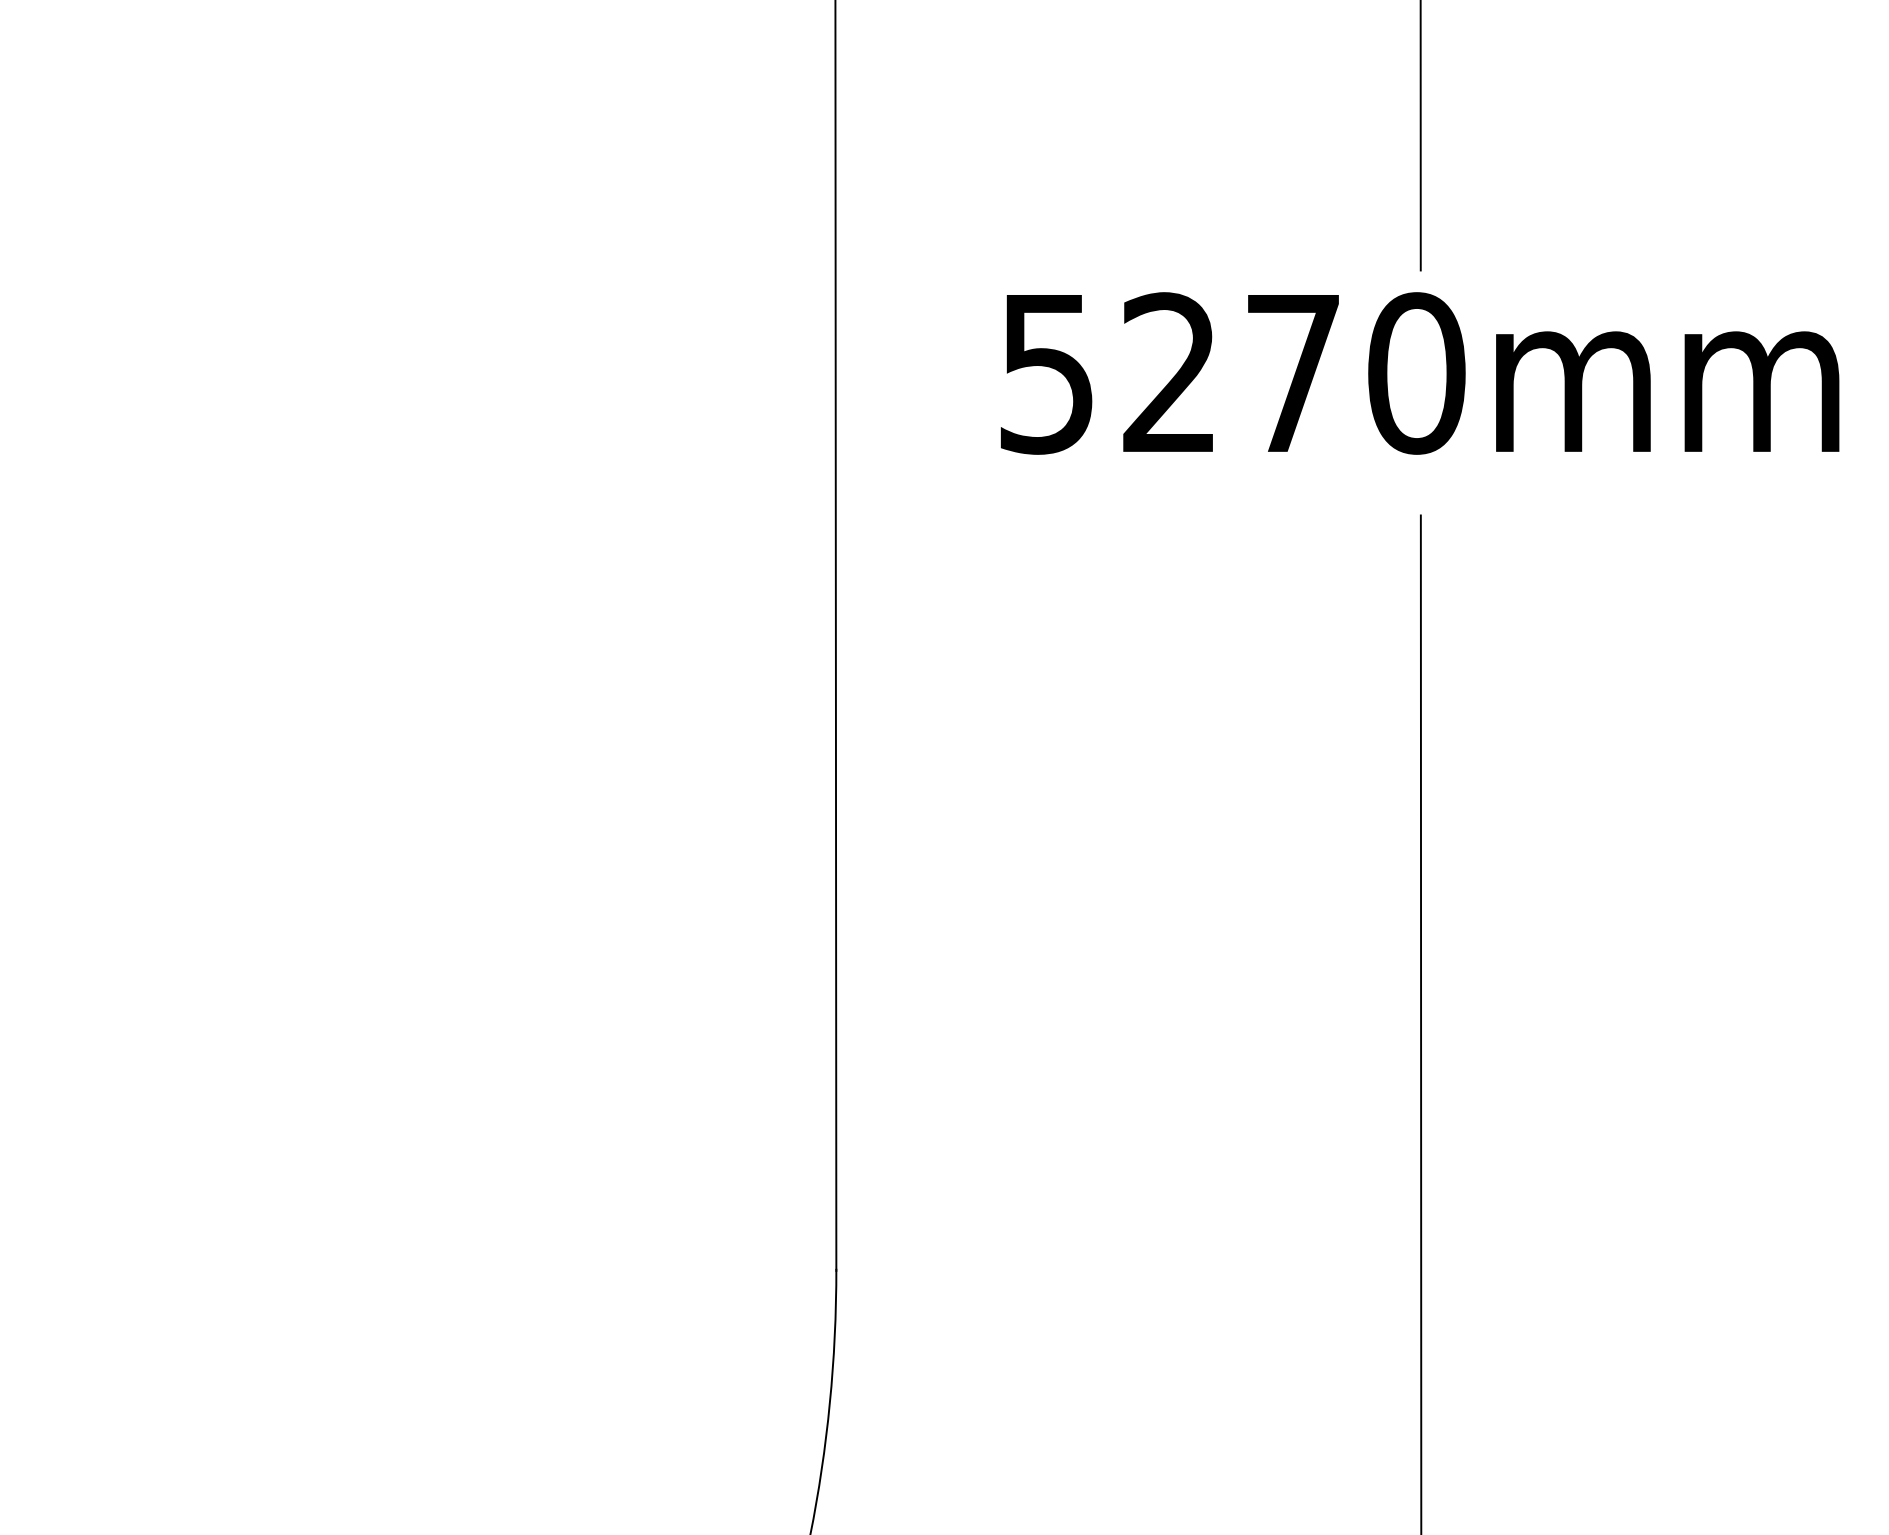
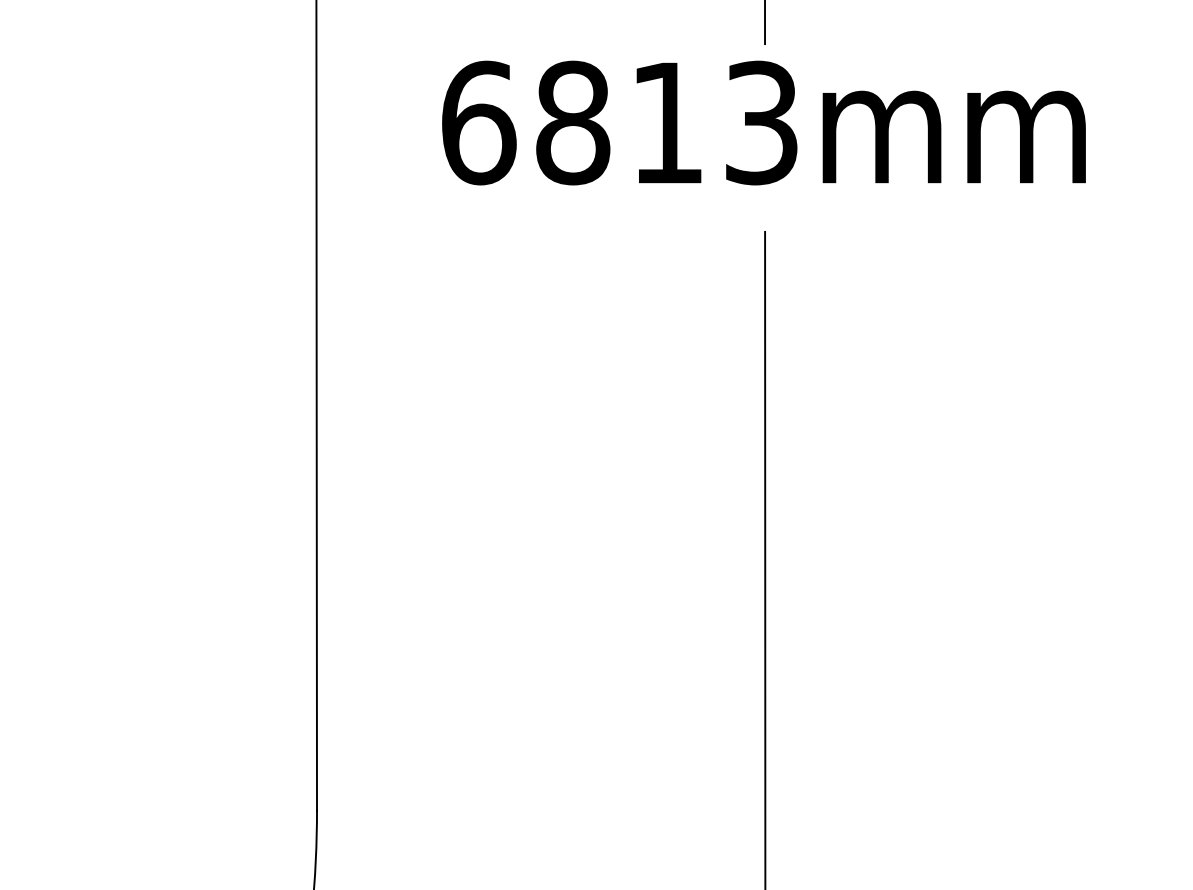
text: (1232, 373) -> (620, 123), 5270mm -> 6813mm

